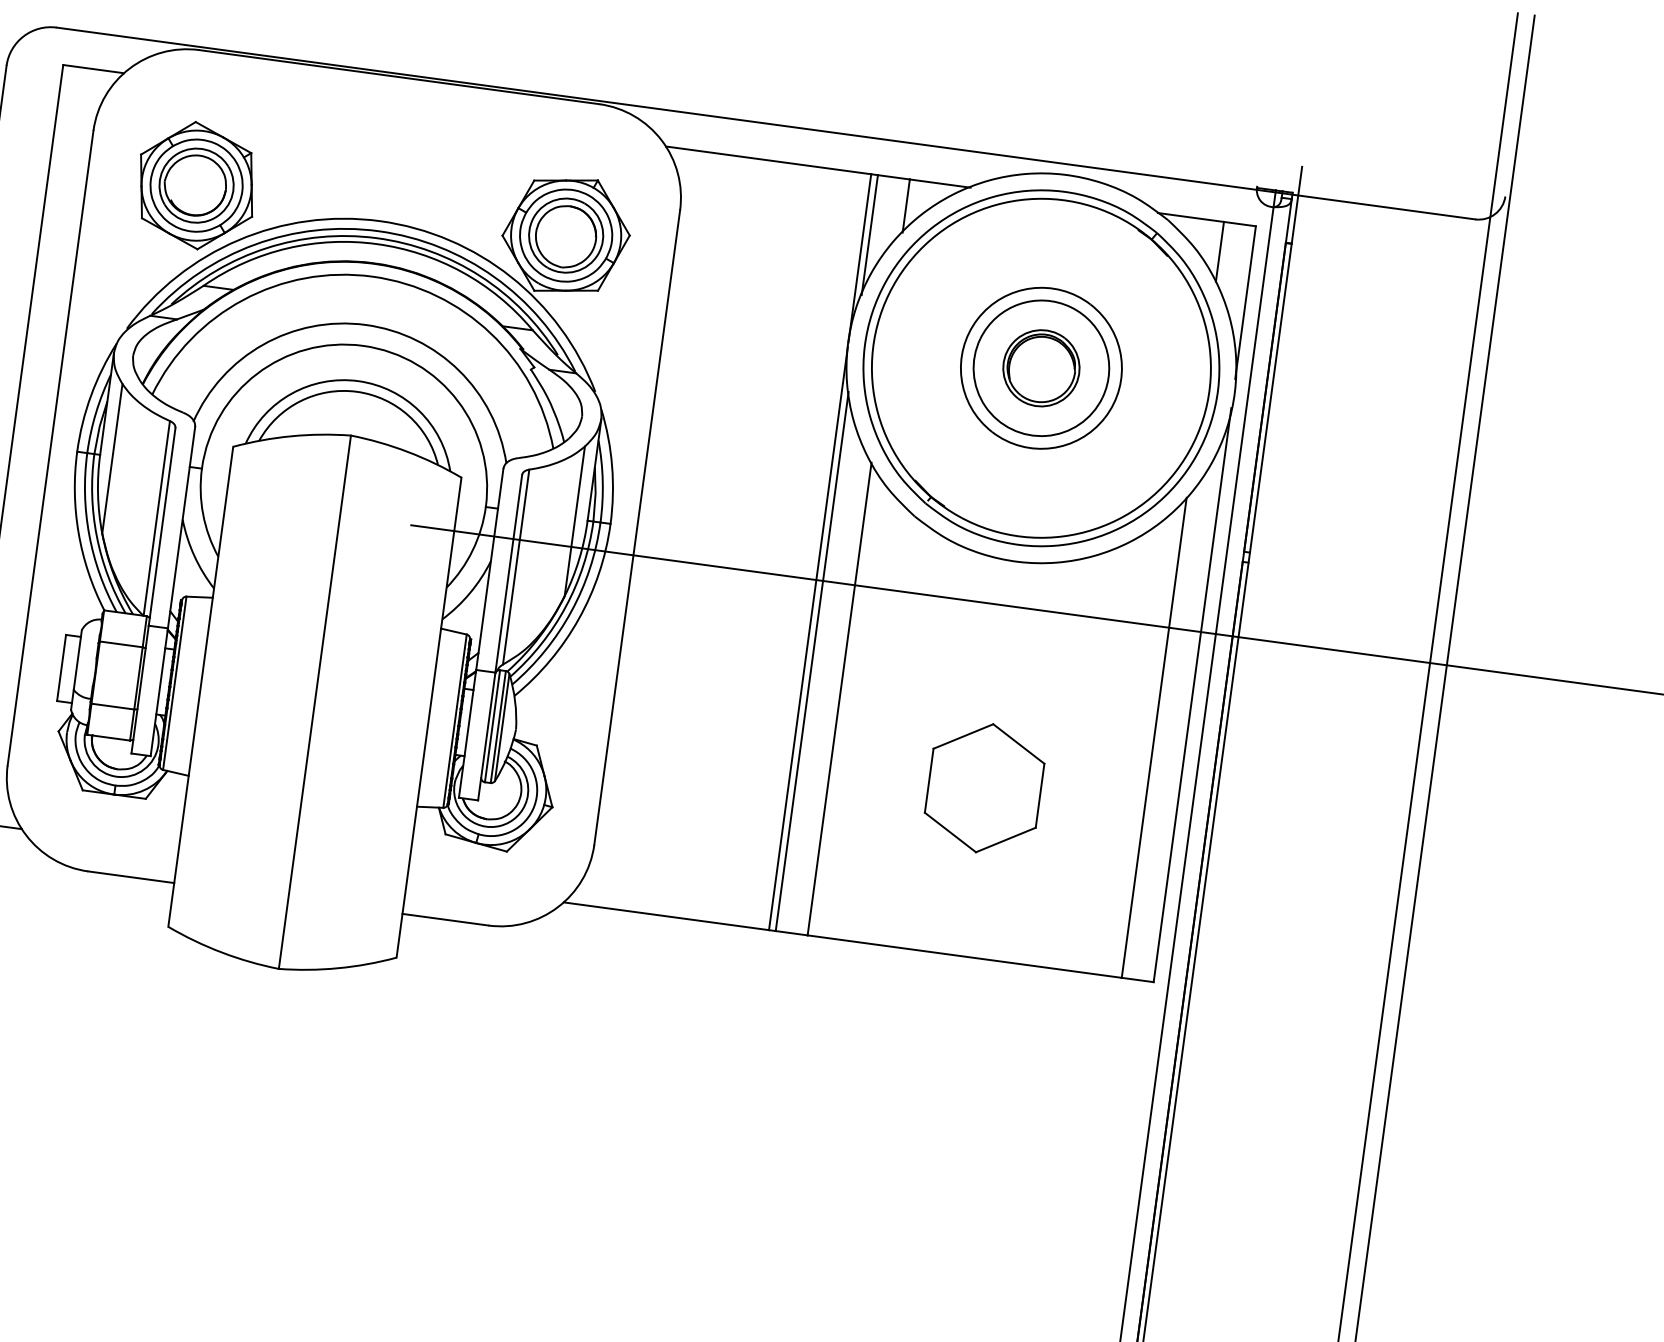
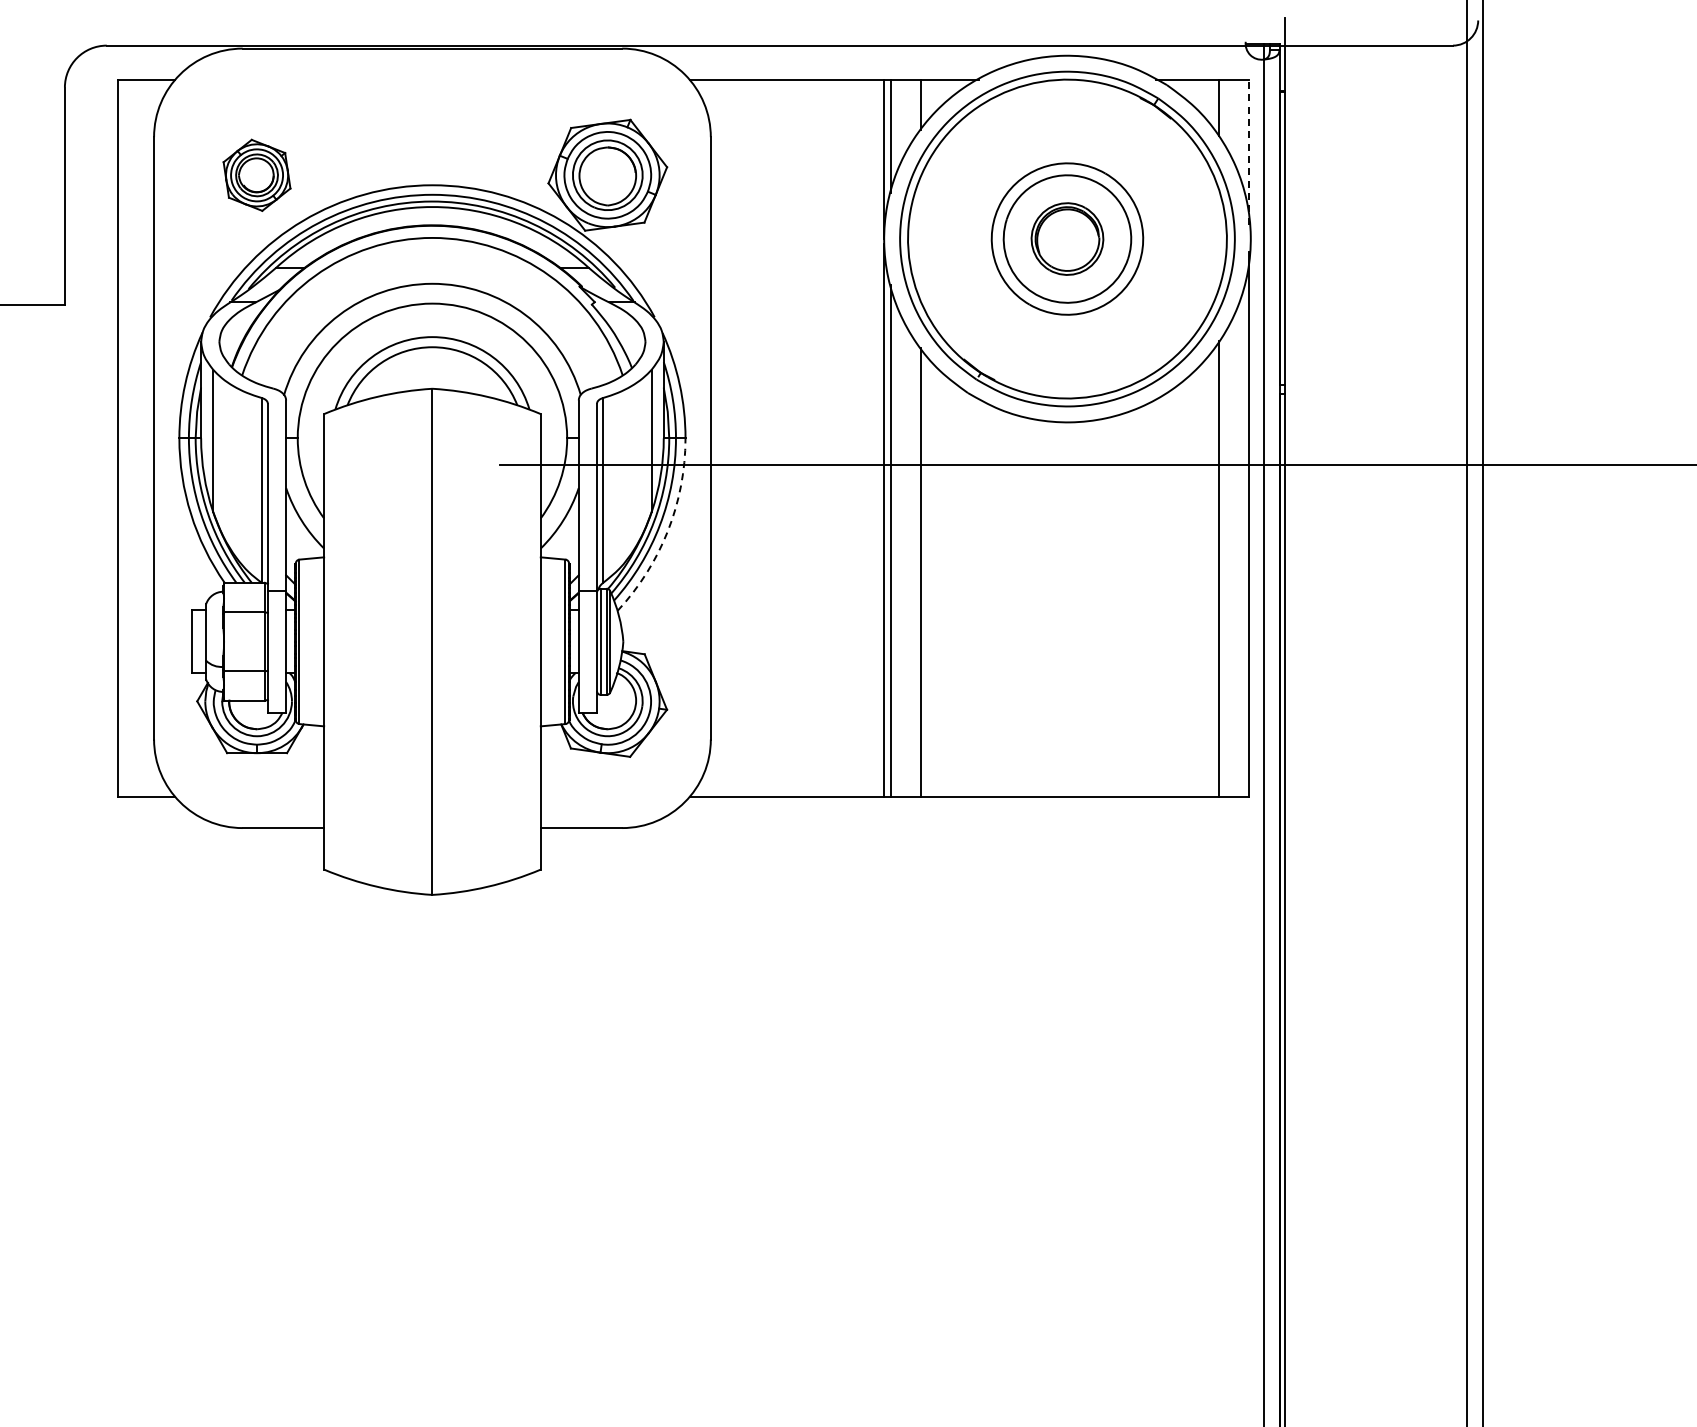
part: (195, 185) -> (256, 175), size x0.6
line: (1245, 301) -> (1249, 151), solid -> dashed
arc: (578, 619) -> (667, 531), solid -> dashed
part: (984, 788) -> (1067, 637), removed

